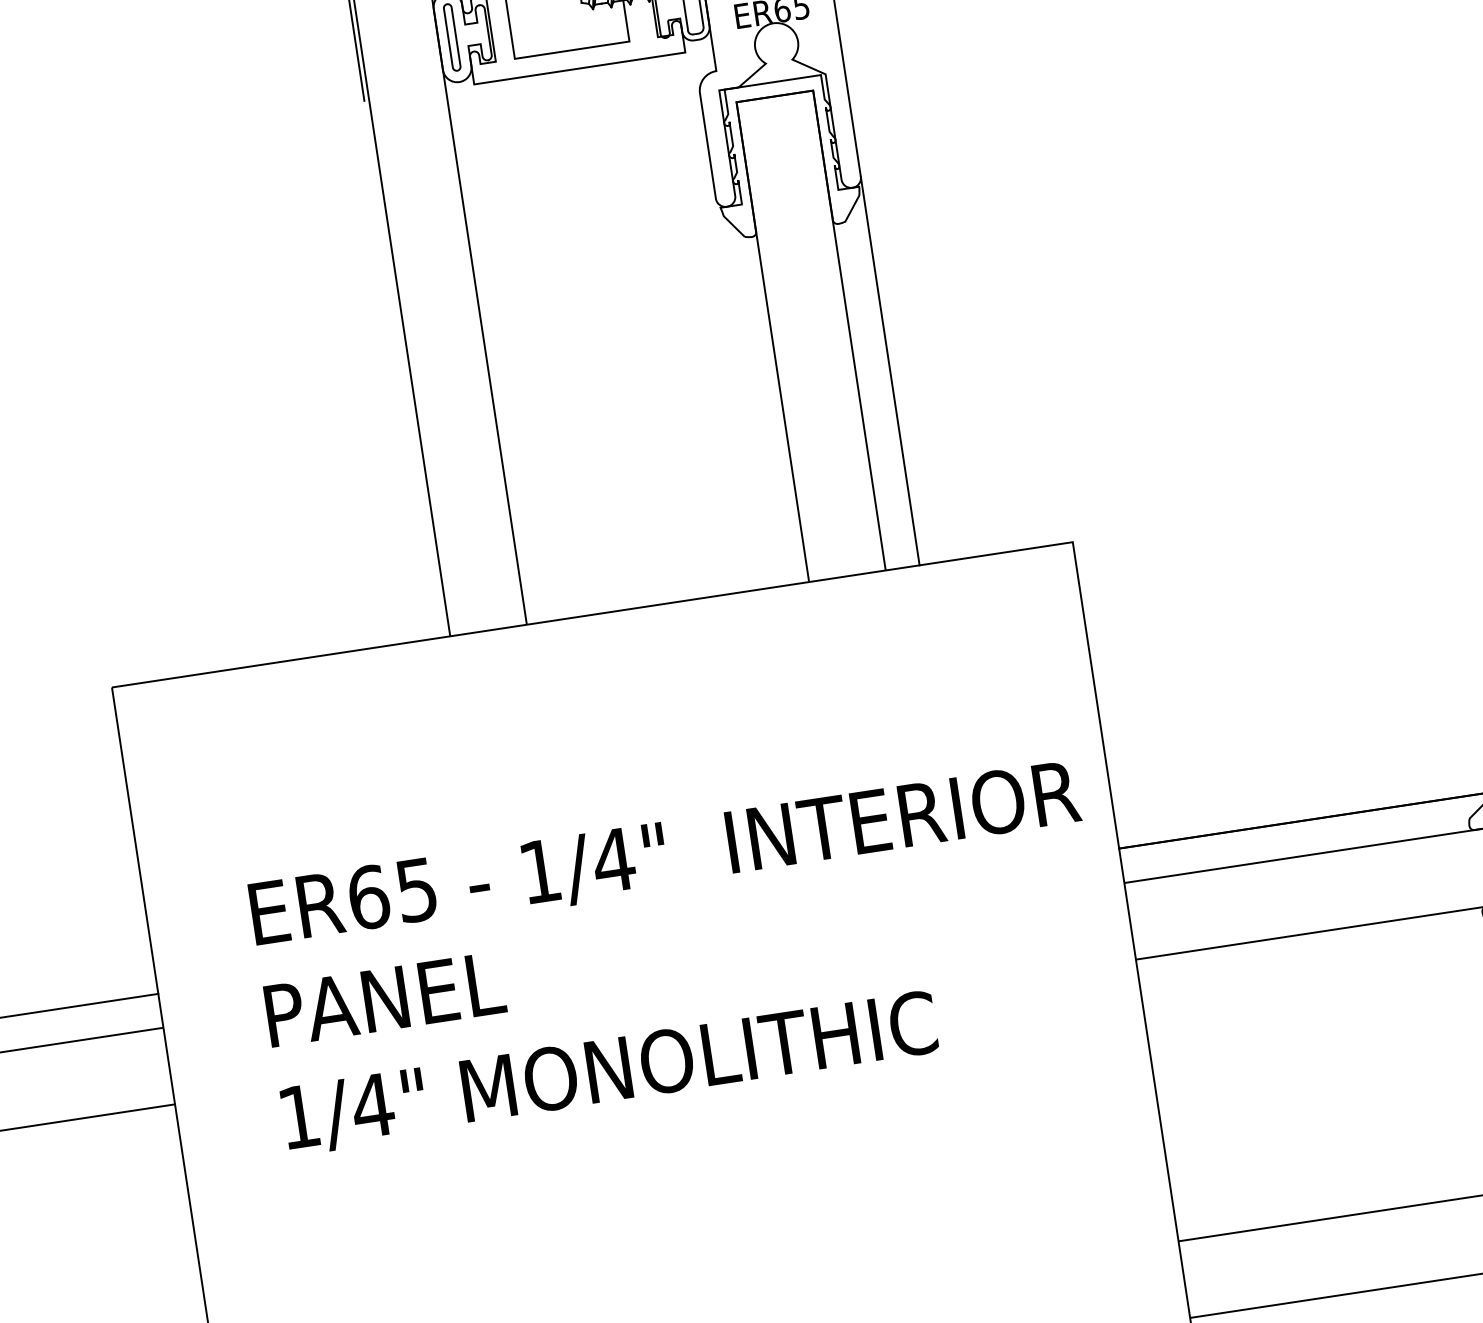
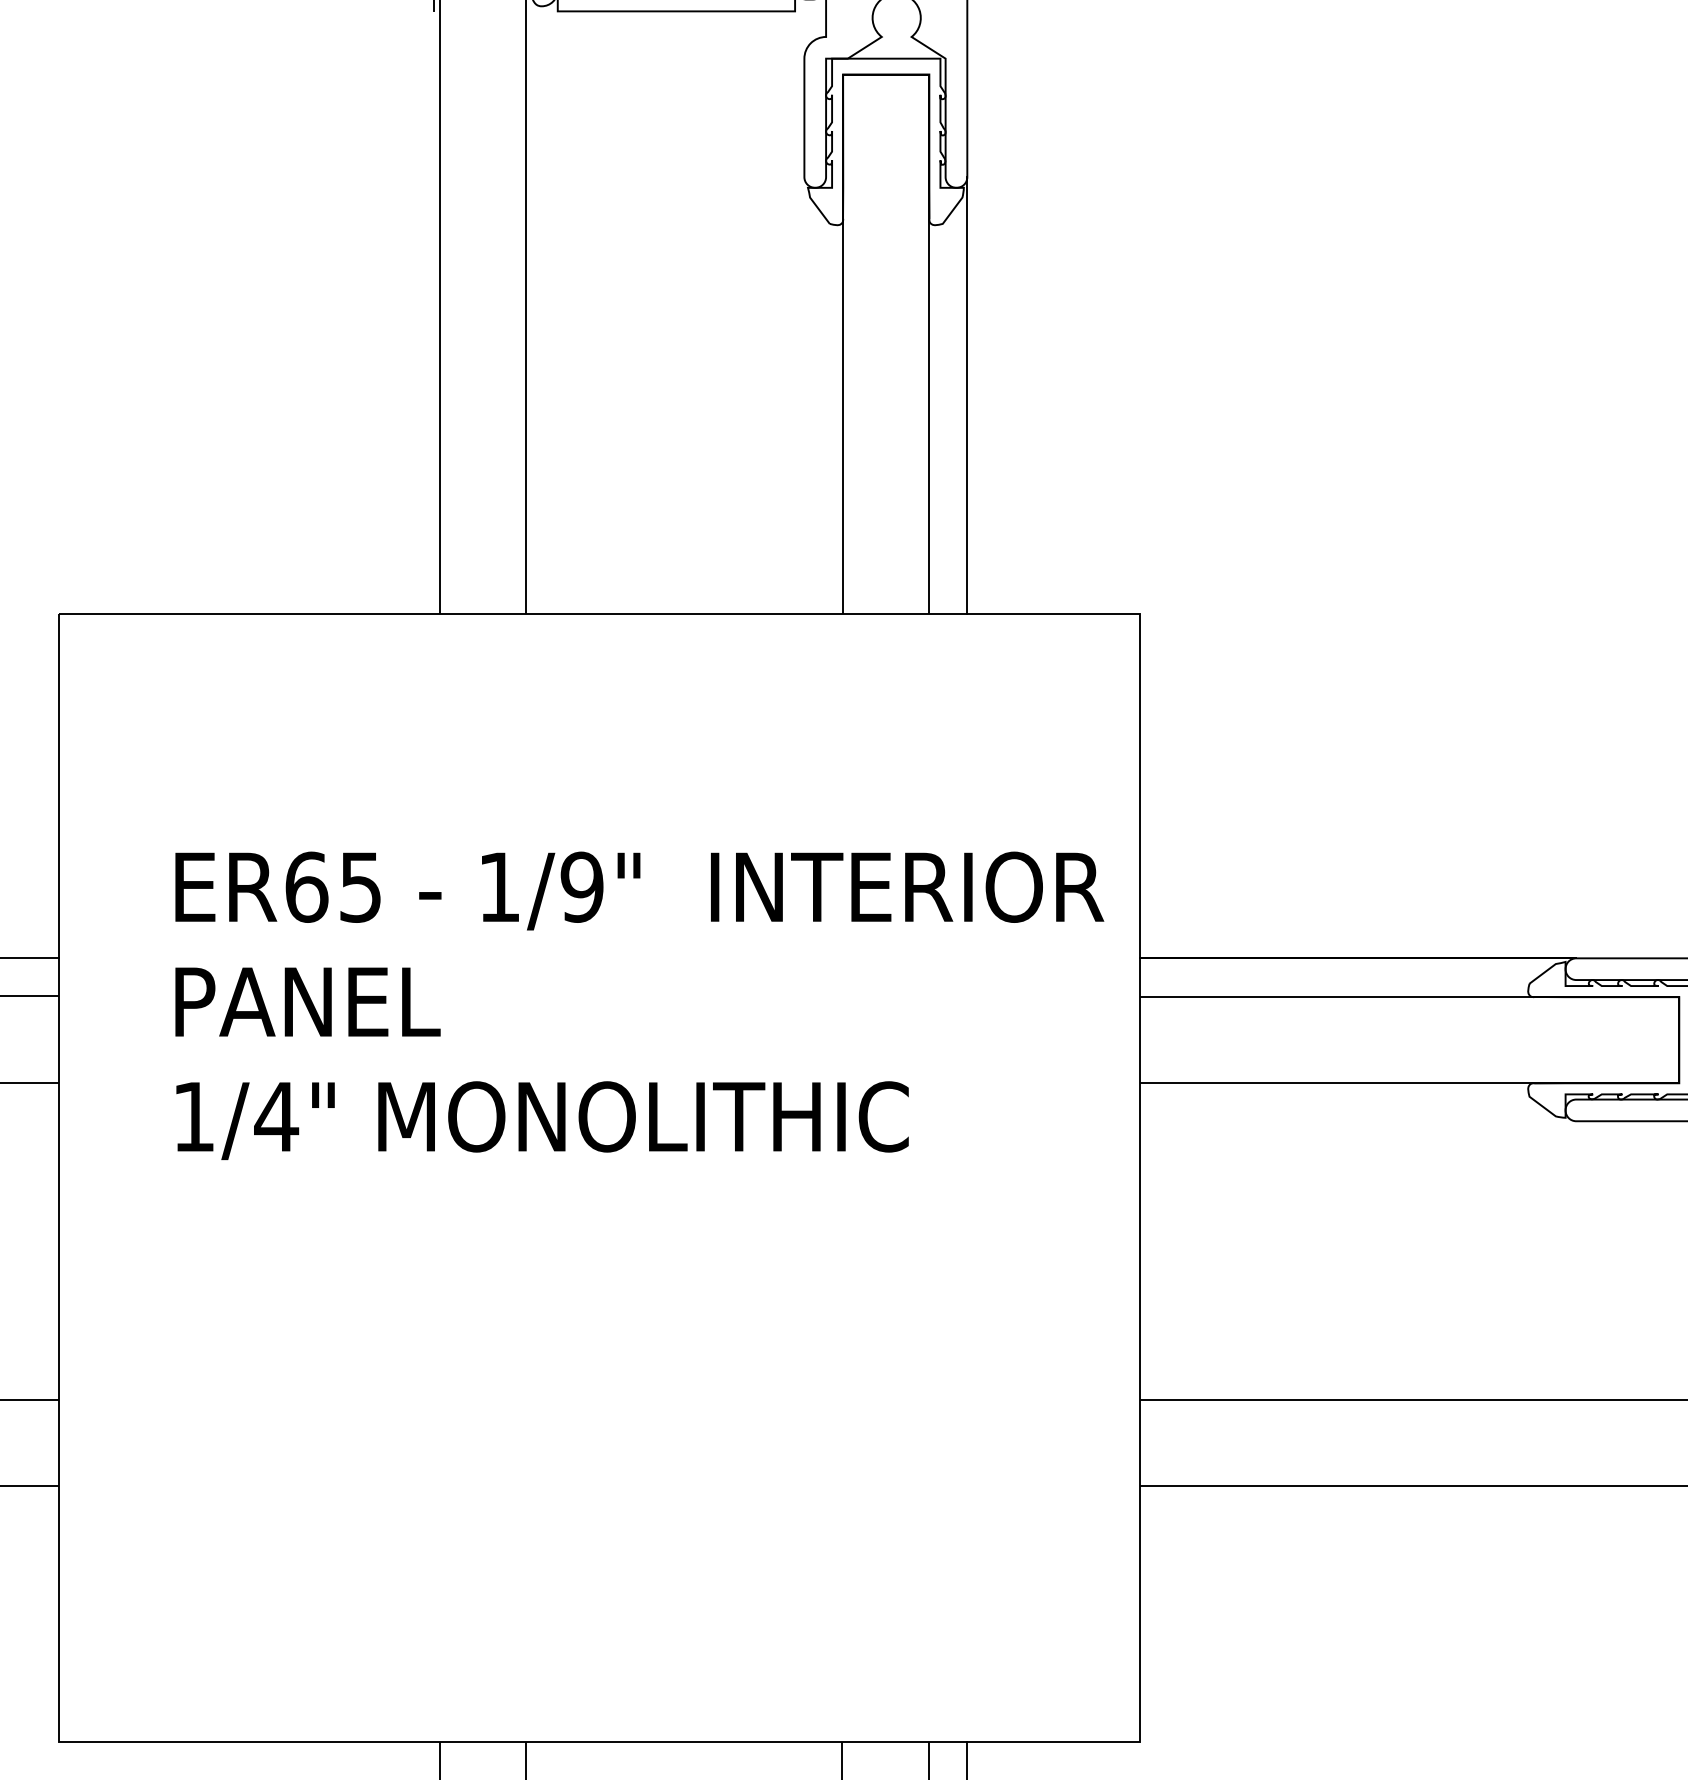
text: (613, 859) -> (581, 886), 1/4" -> 1/9"

